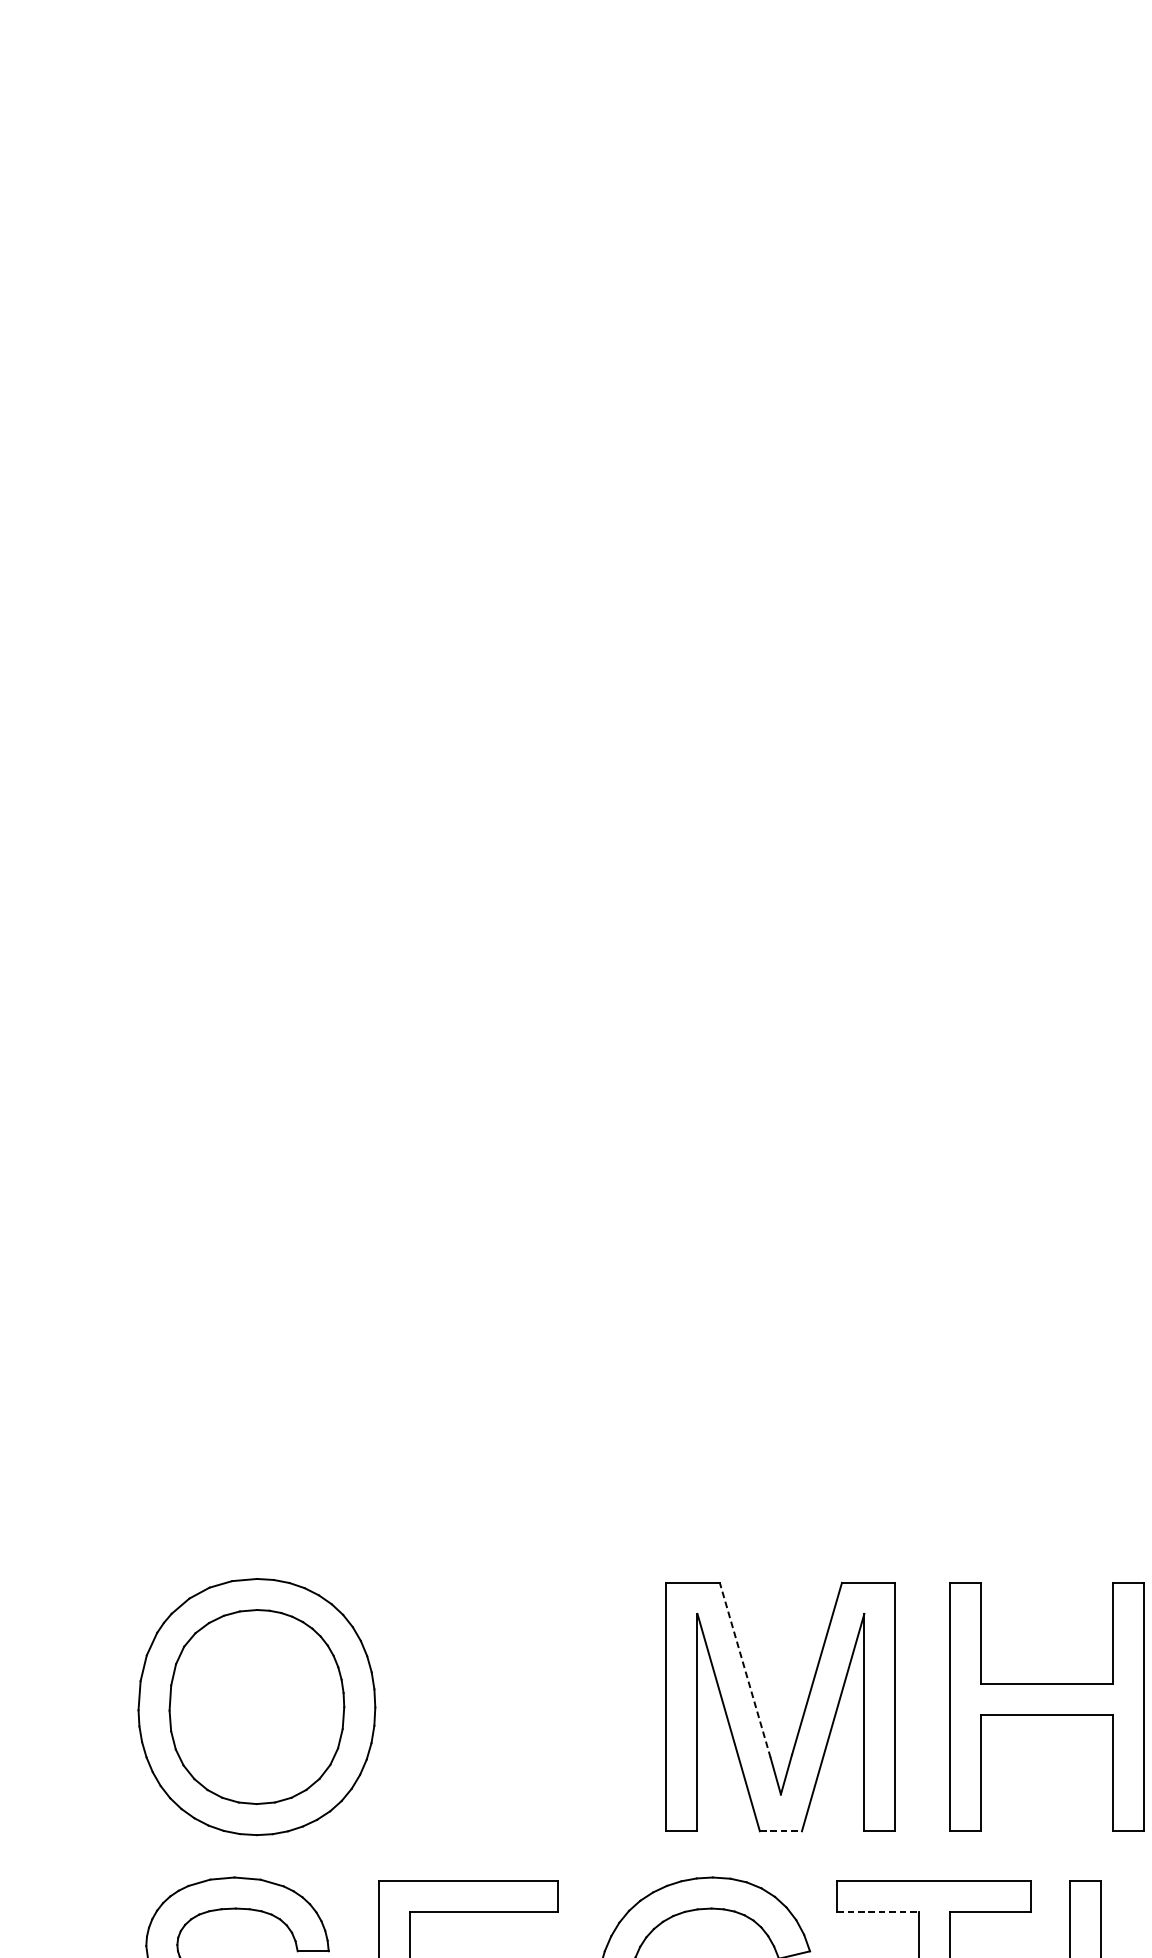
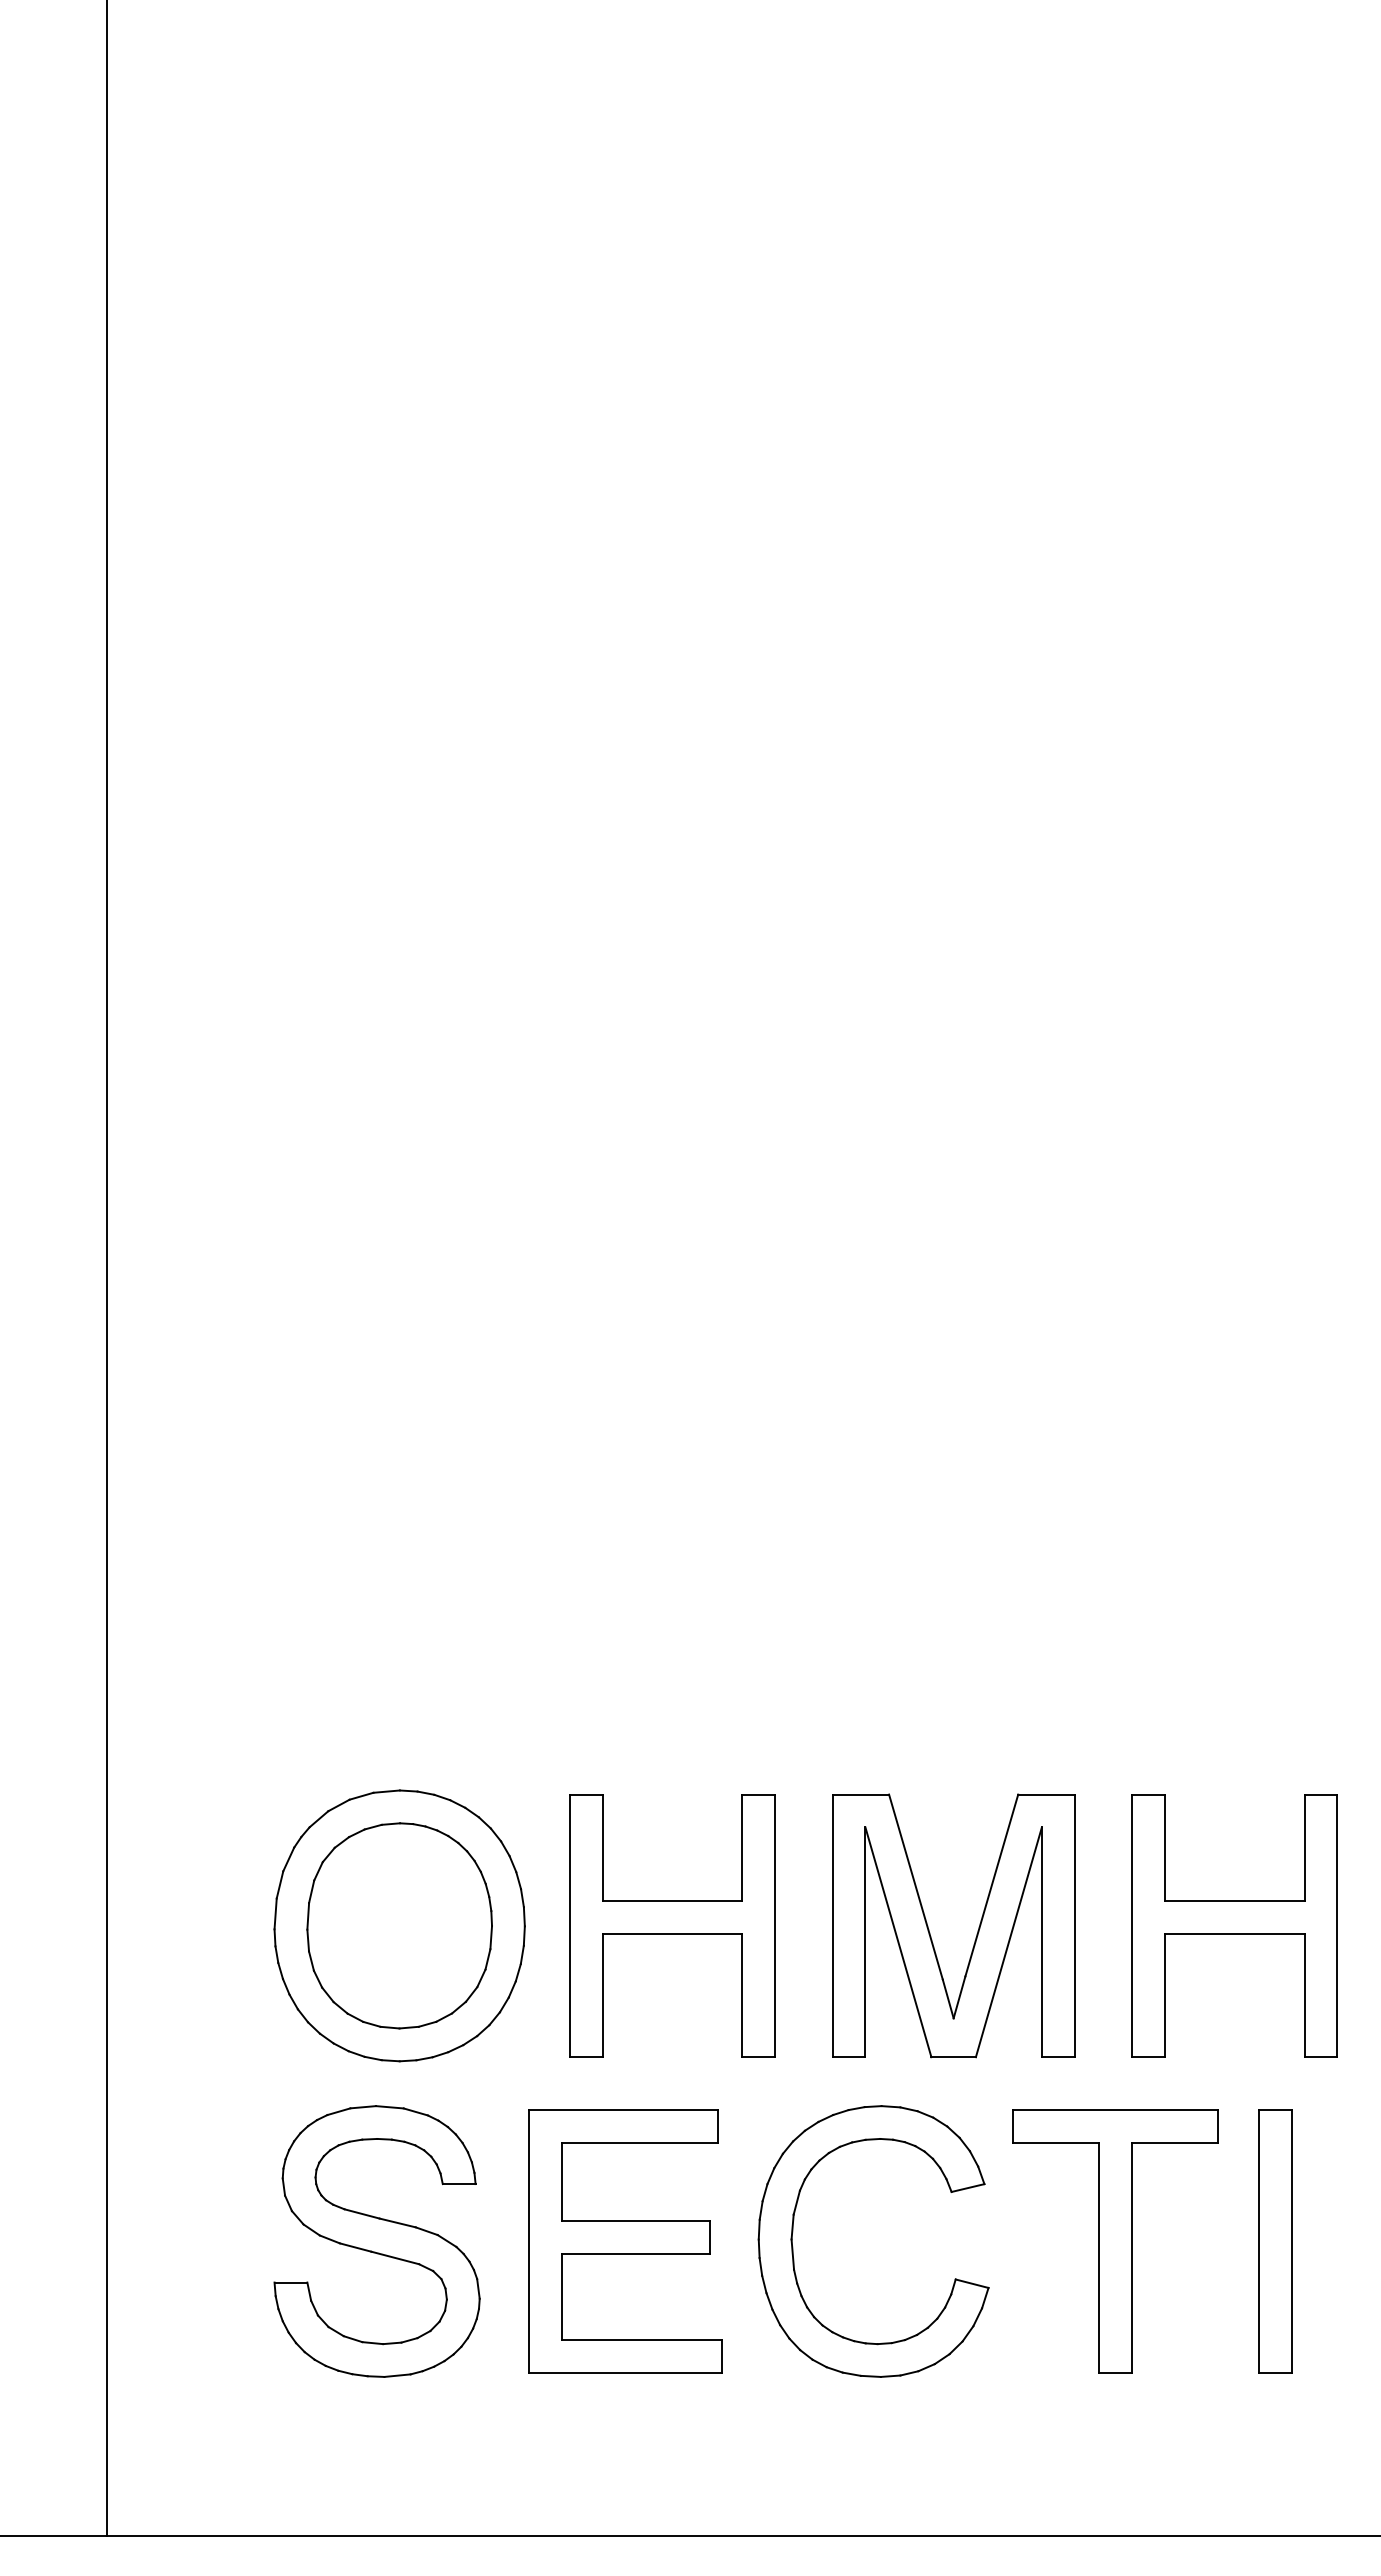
line: (744, 1669) -> (915, 1886), dashed -> solid
part: (514, 1706) -> (672, 1925), added
line: (781, 1831) -> (954, 2057), dashed -> solid
line: (878, 1912) -> (1056, 2143), dashed -> solid

